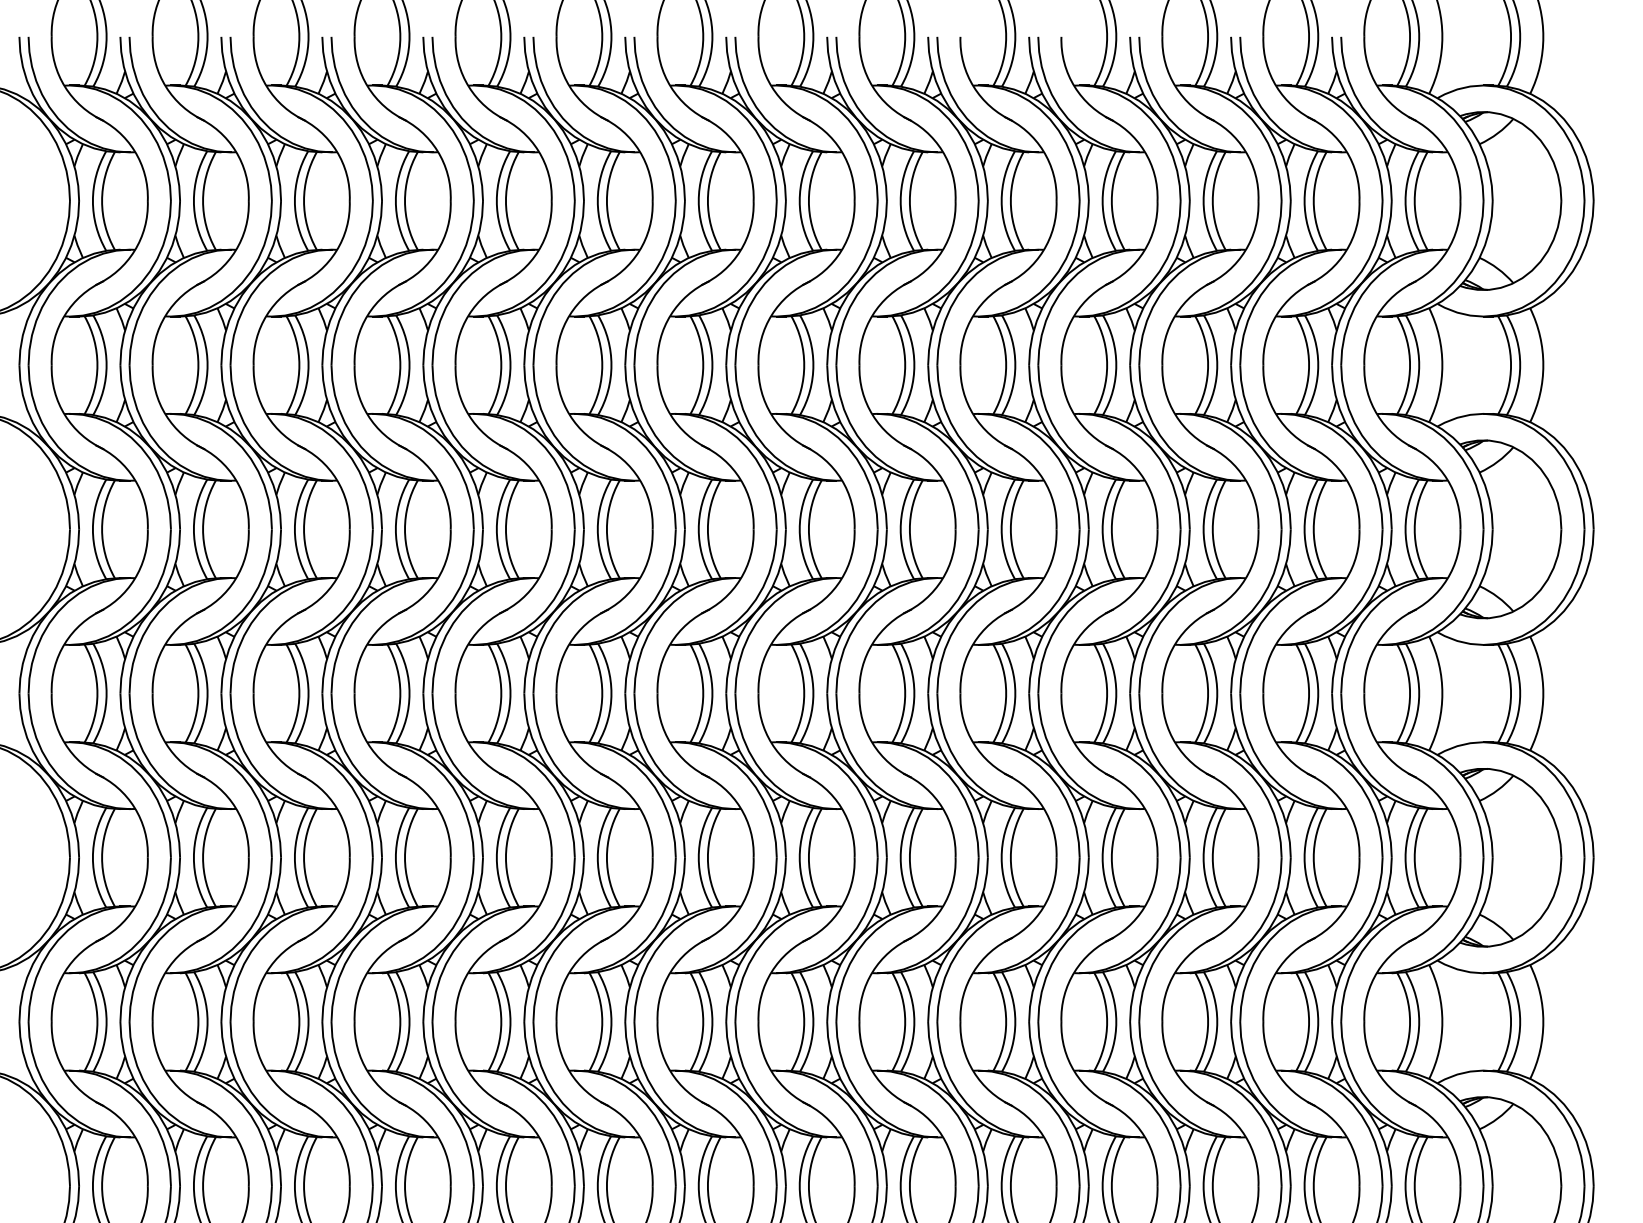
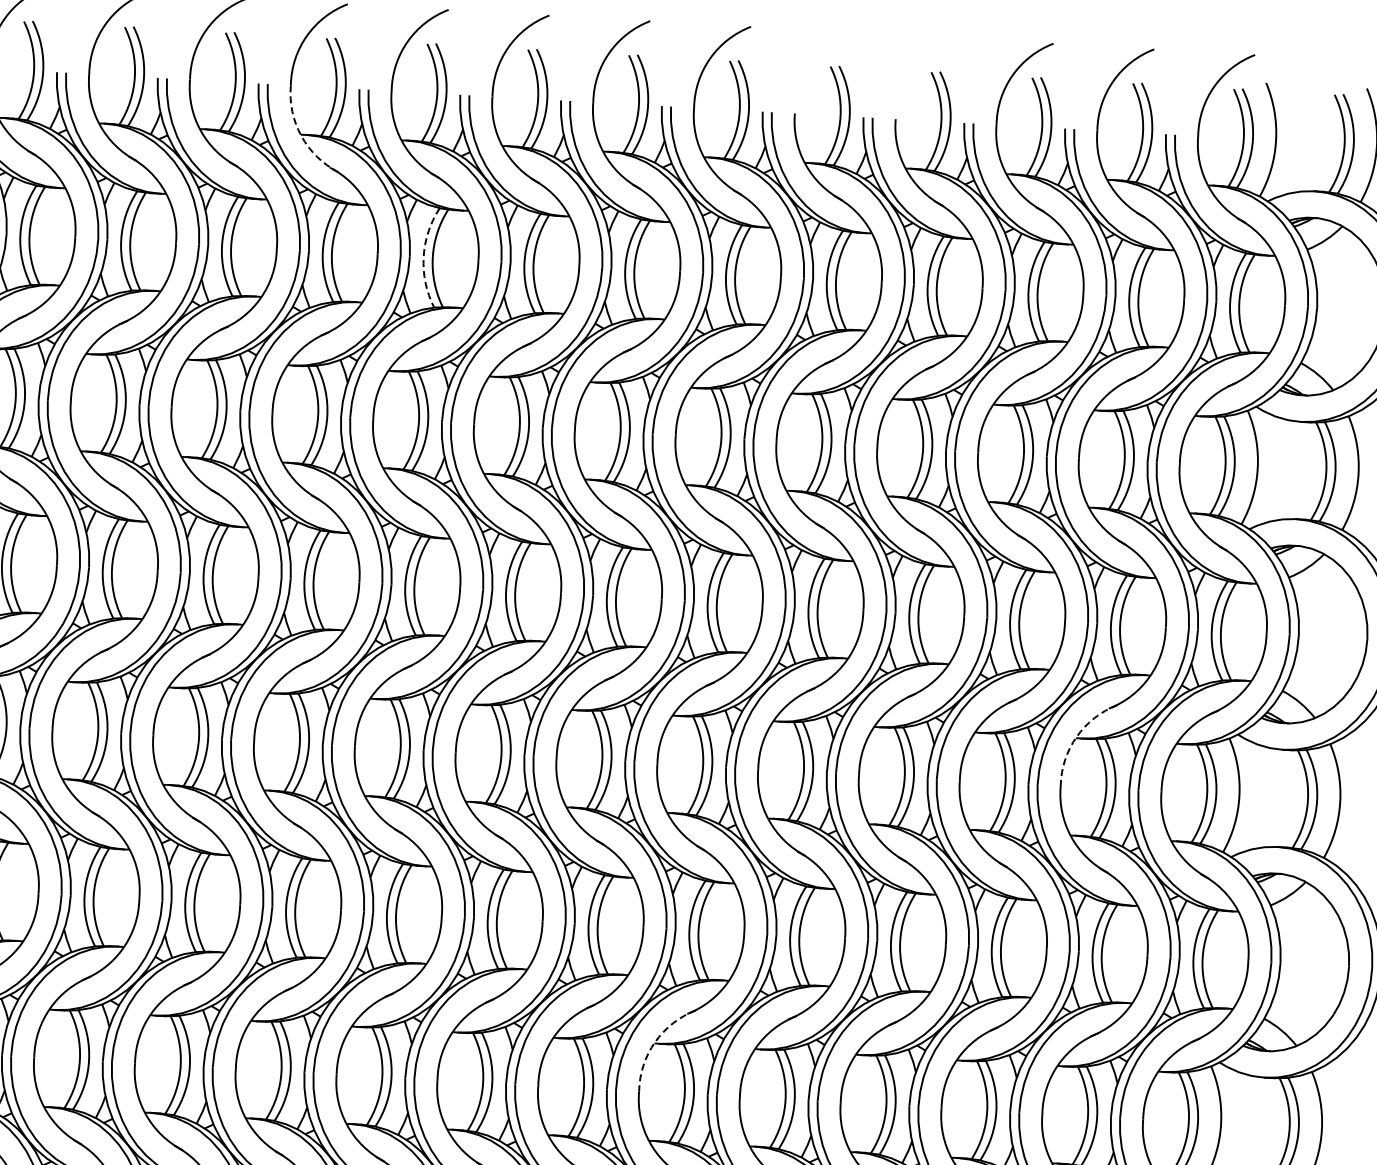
arc: (468, 86) -> (300, 135), solid -> dashed
arc: (597, 201) -> (423, 257), solid -> dashed
arc: (1276, 643) -> (1076, 736), solid -> dashed
arc: (872, 971) -> (654, 1041), solid -> dashed

